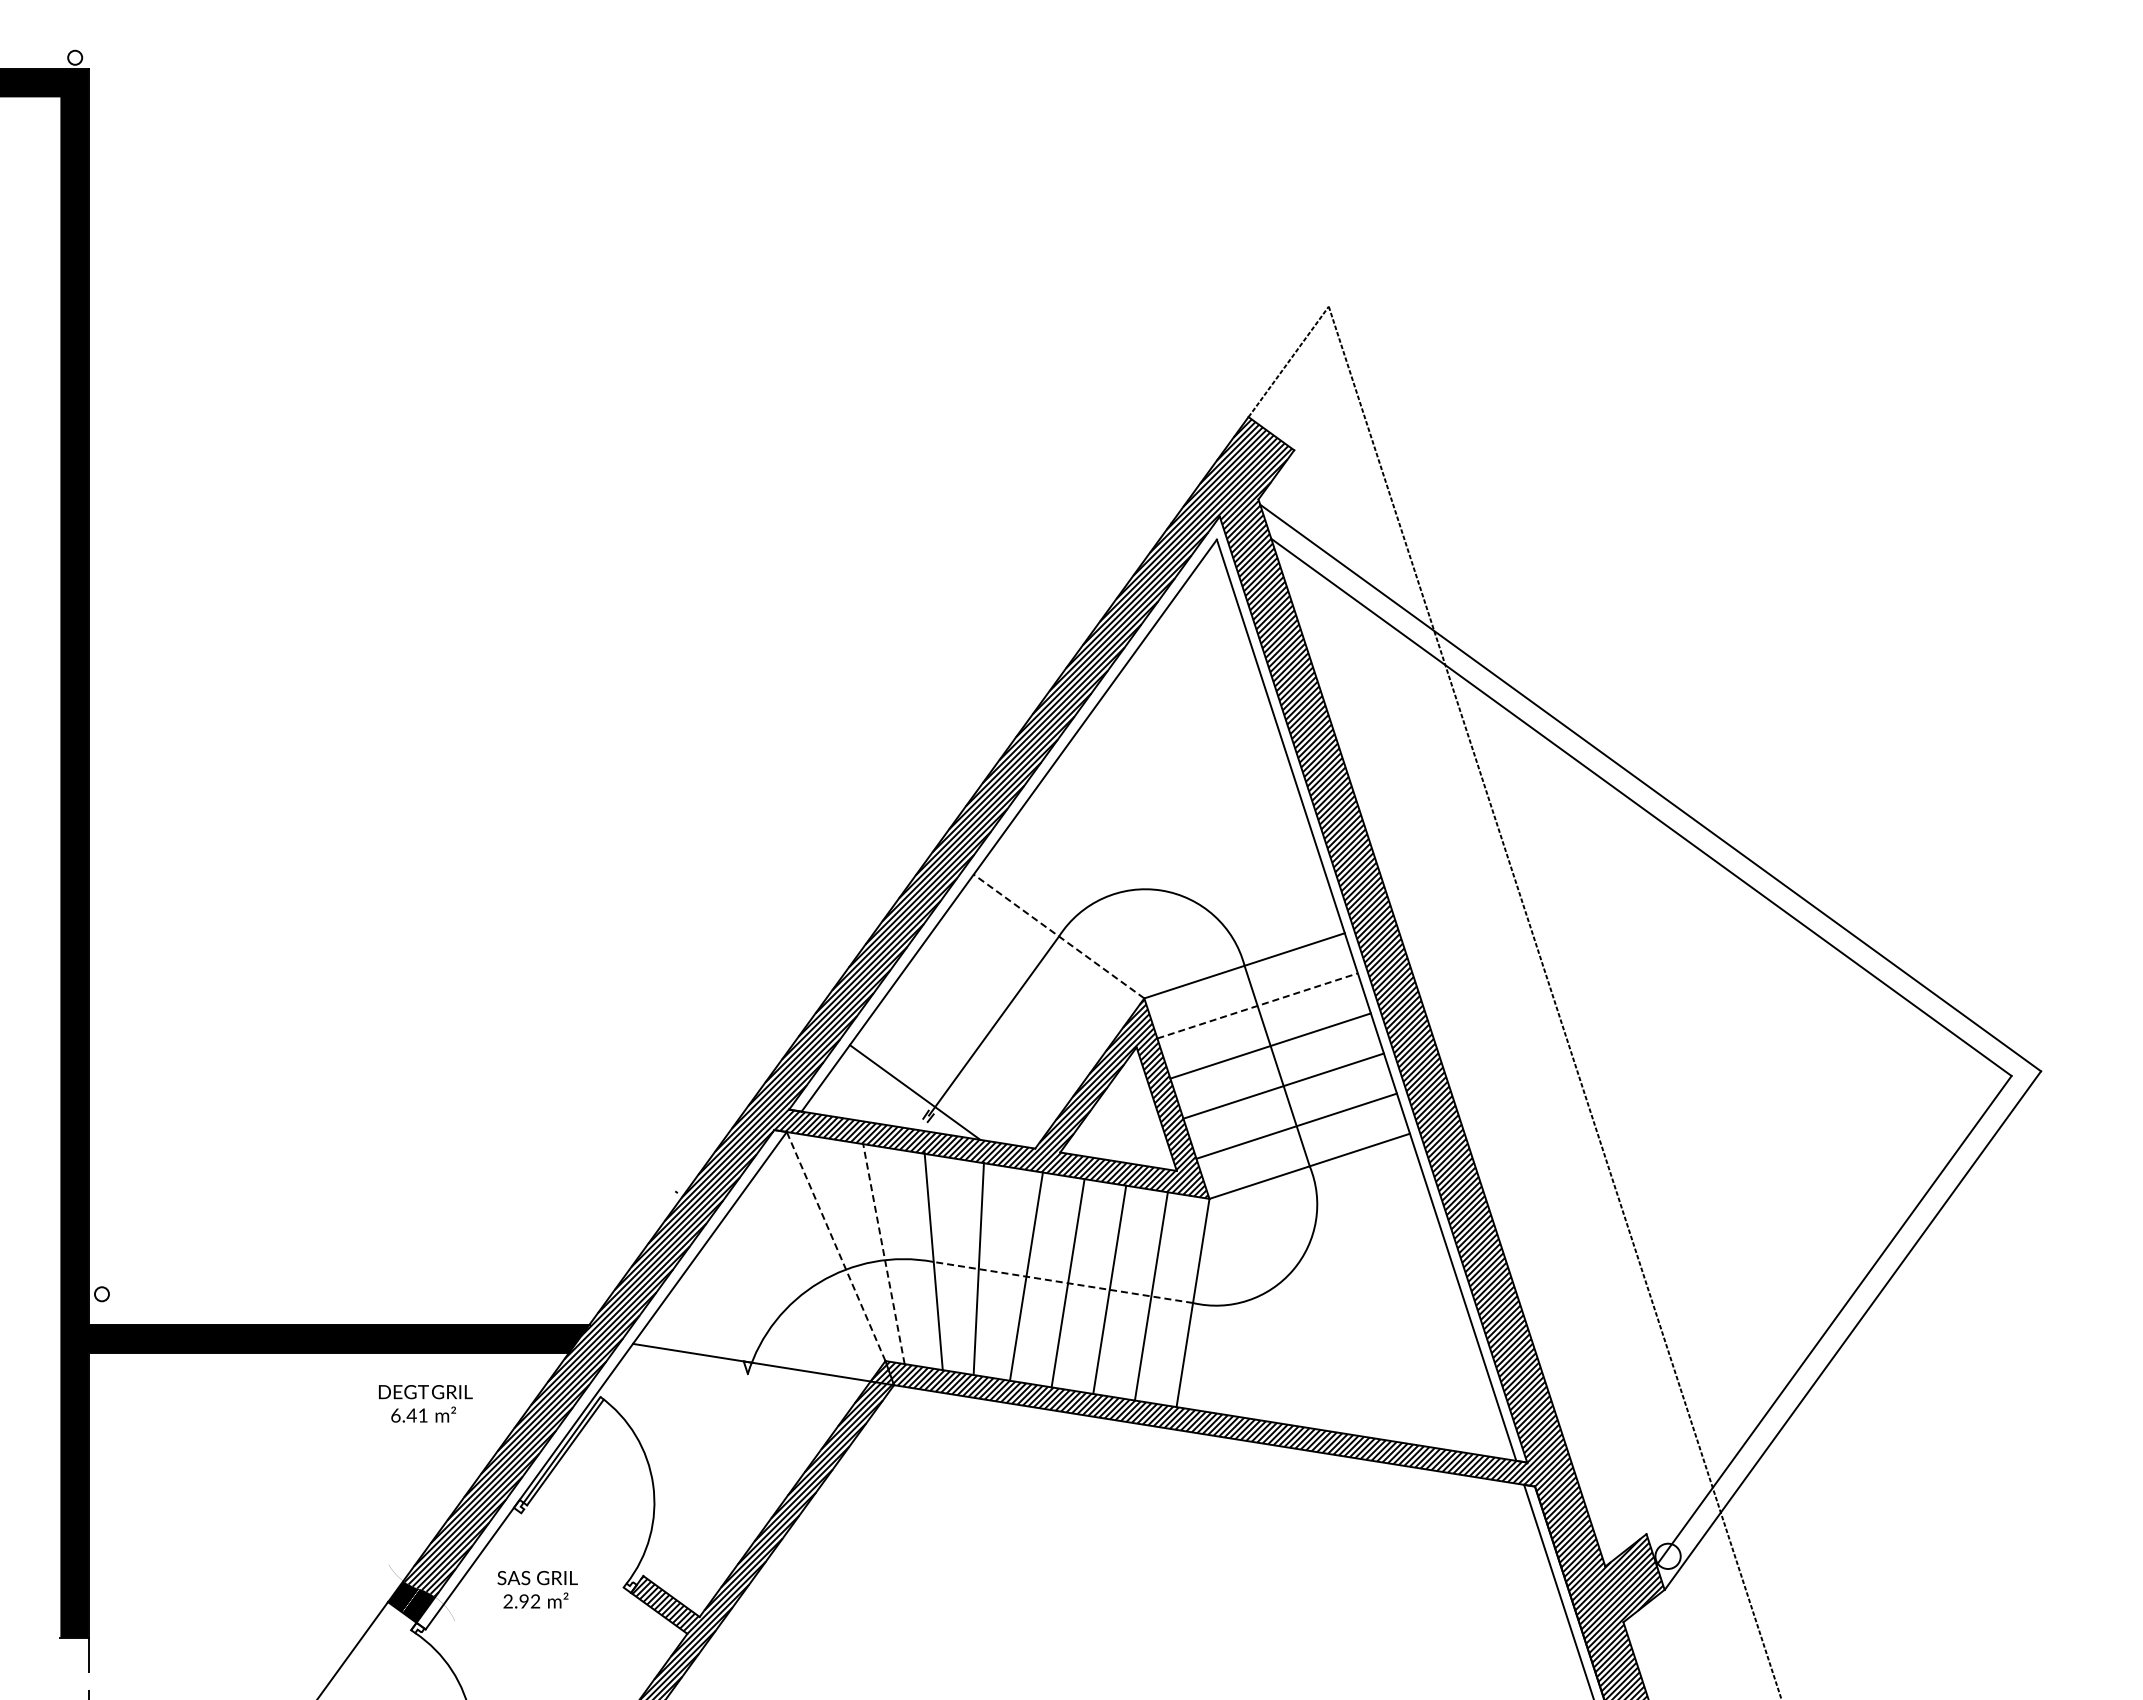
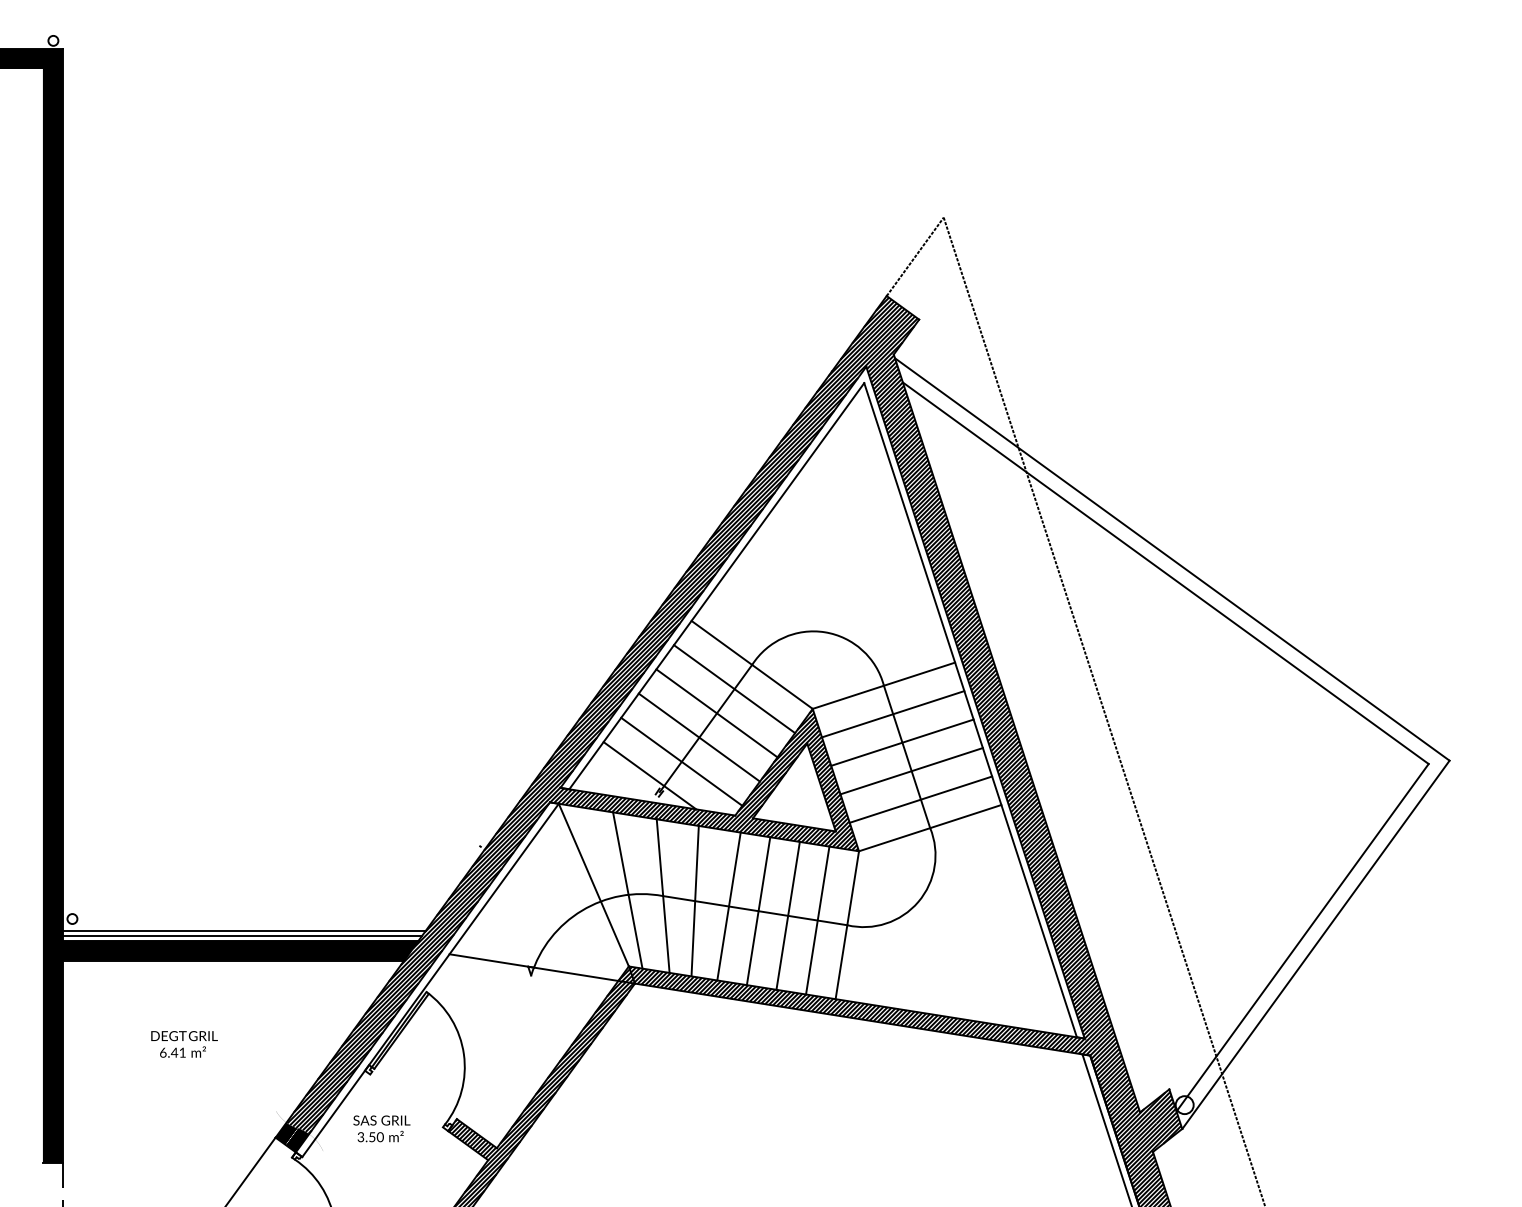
line: (1058, 936) -> (751, 664), dashed -> solid
line: (1033, 970) -> (734, 689), added
line: (1009, 1004) -> (716, 713), added
line: (1258, 1005) -> (893, 713), dashed -> solid
line: (984, 1038) -> (699, 737), added
line: (959, 1072) -> (681, 761), added
line: (836, 1246) -> (594, 885), dashed -> solid
line: (883, 1254) -> (627, 890), dashed -> solid
line: (1062, 1282) -> (754, 910), dashed -> solid
line: (343, 1310) -> (243, 930), added
line: (341, 1317) -> (242, 935), added
text: (425, 1403) -> (184, 1044), moved
text: (521, 1601) -> (370, 1137), 2.92 -> 3.50

